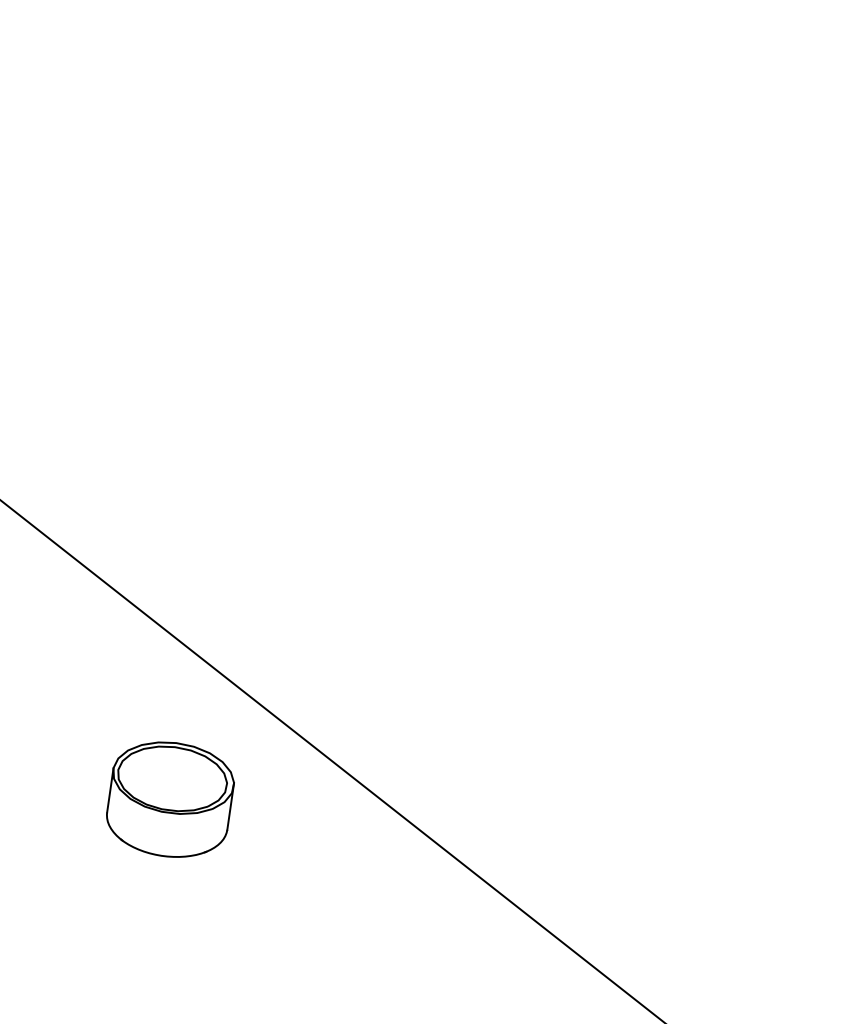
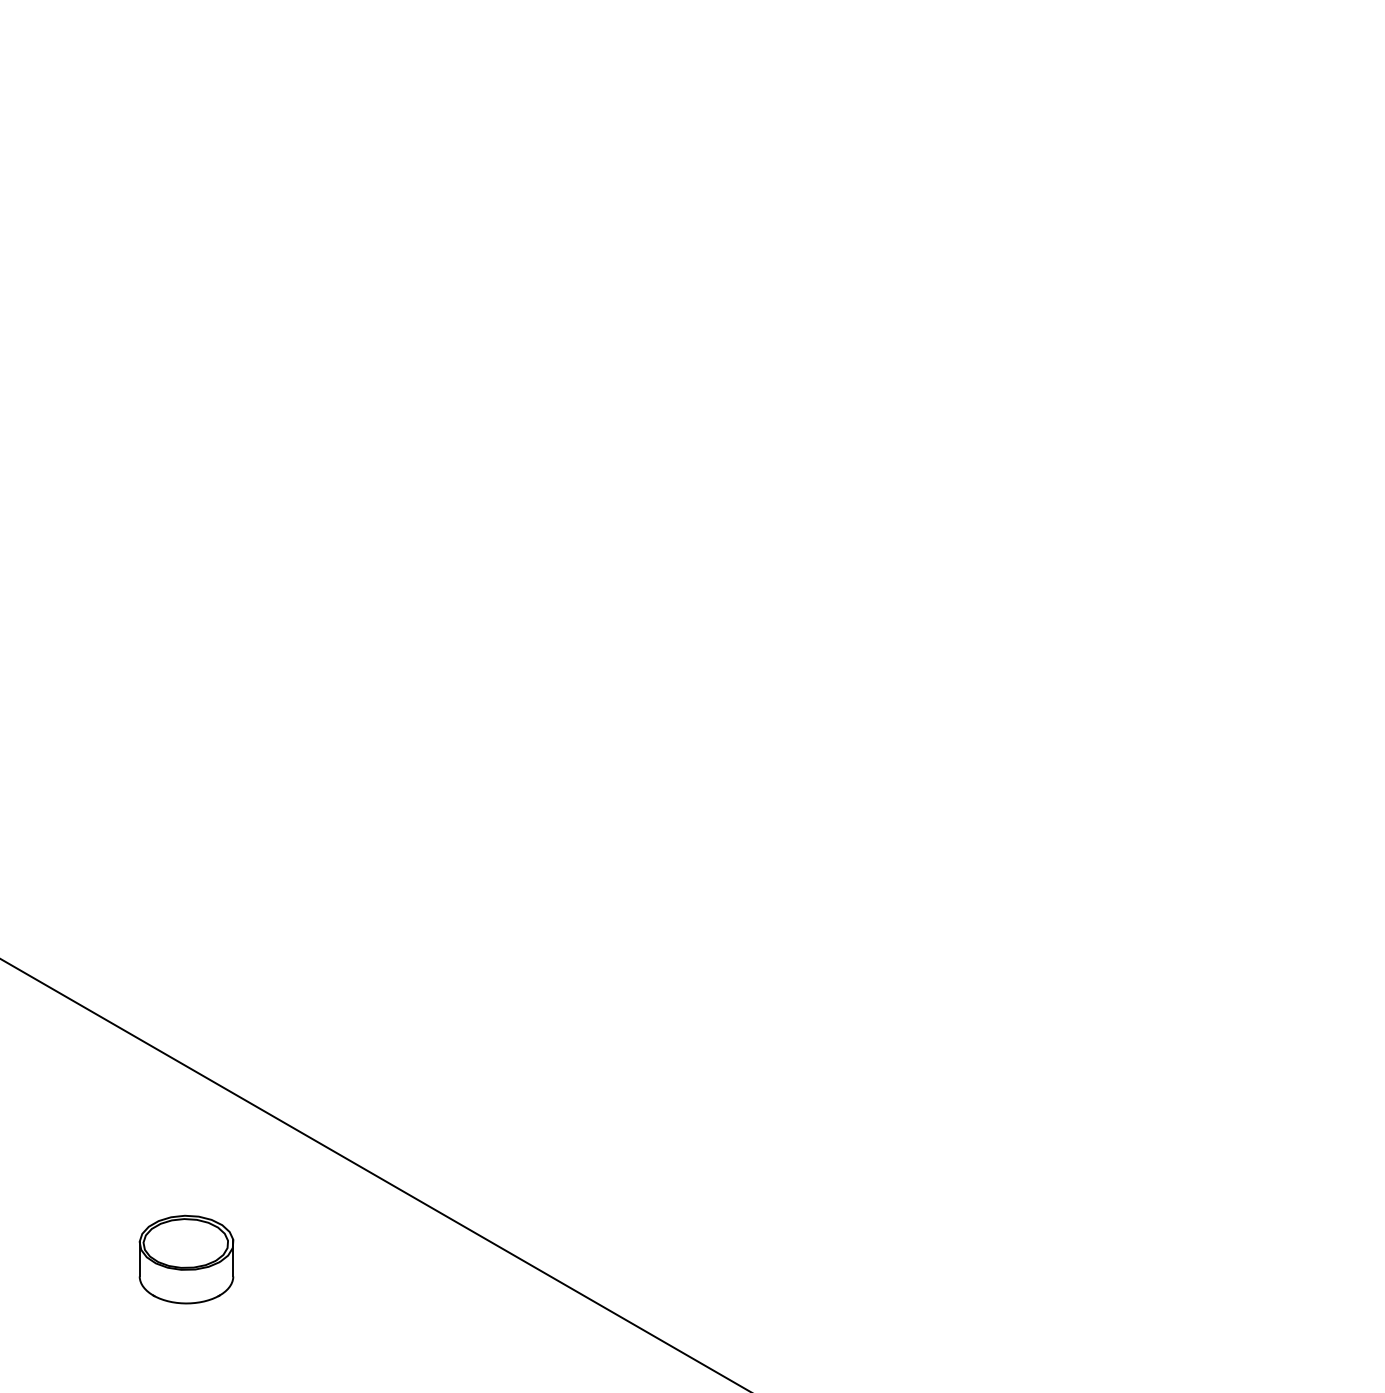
part: (170, 799) -> (186, 1259), size x0.6

